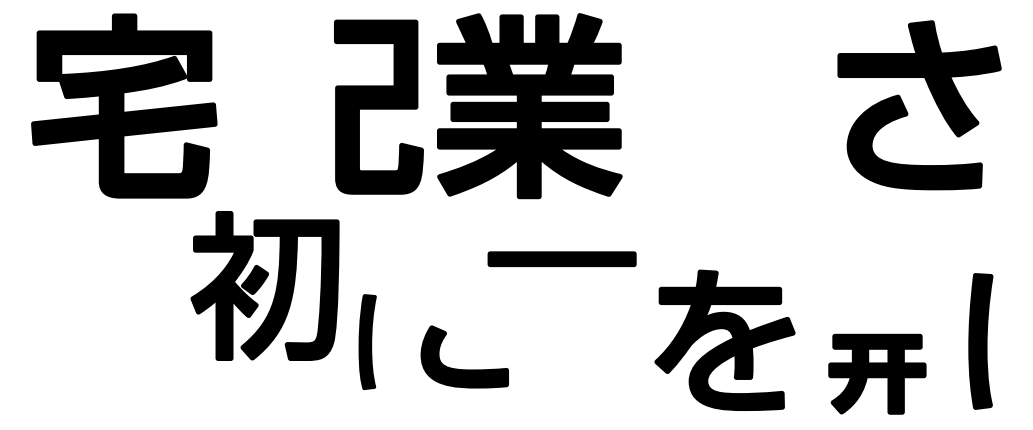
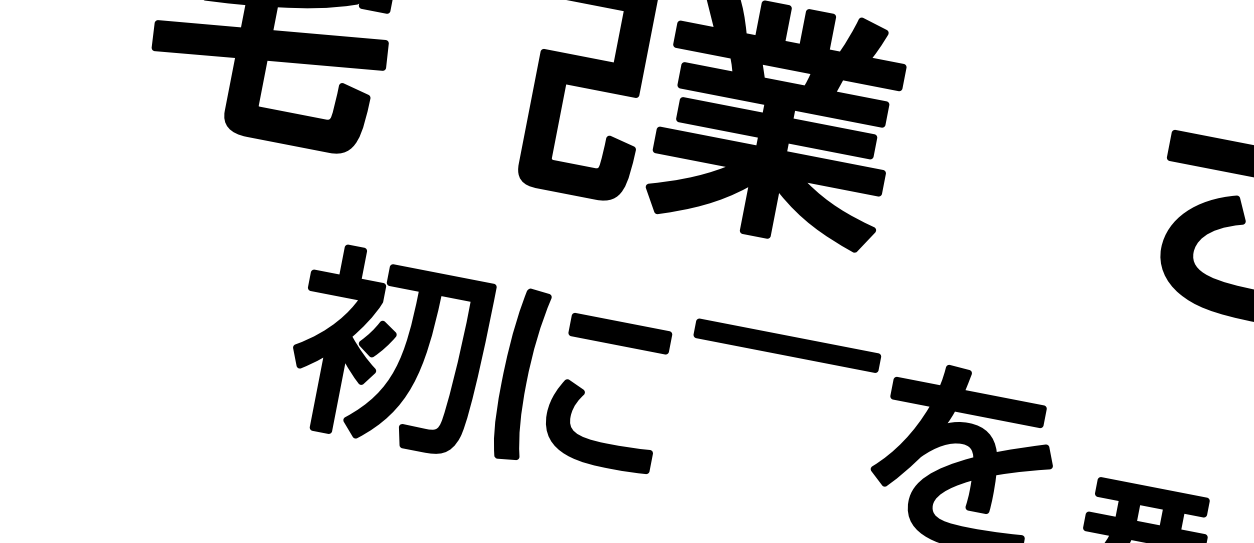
part: (561, 258) -> (786, 344), moved
part: (264, 285) -> (388, 348), moved
fill: (439, 294) -> (620, 332), added
part: (367, 341) -> (519, 373), size x1.43
part: (464, 369) -> (597, 441), moved

